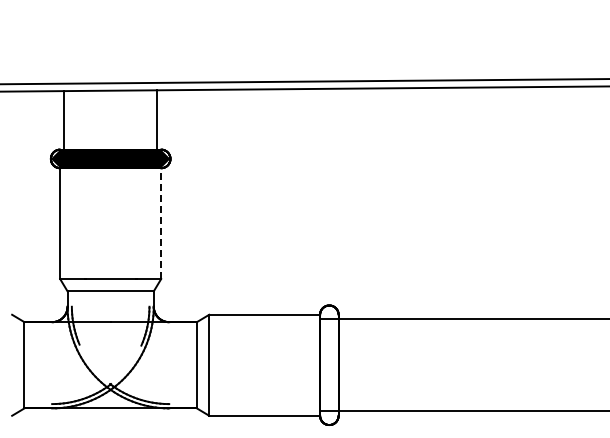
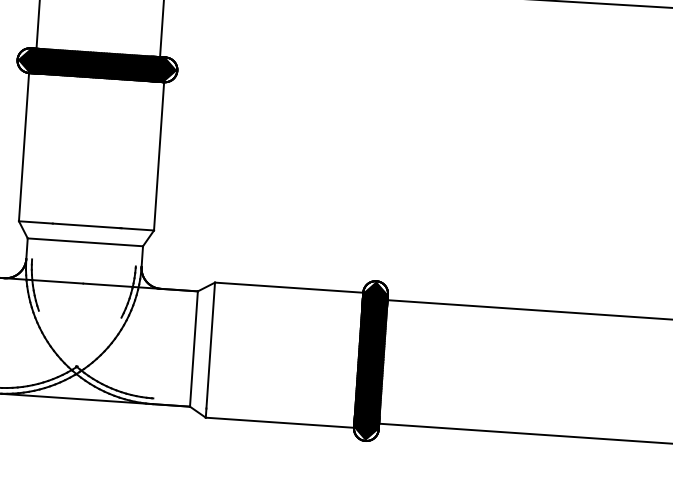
line: (161, 223) -> (159, 156), dashed -> solid
fill: (329, 365) -> (371, 361), added

